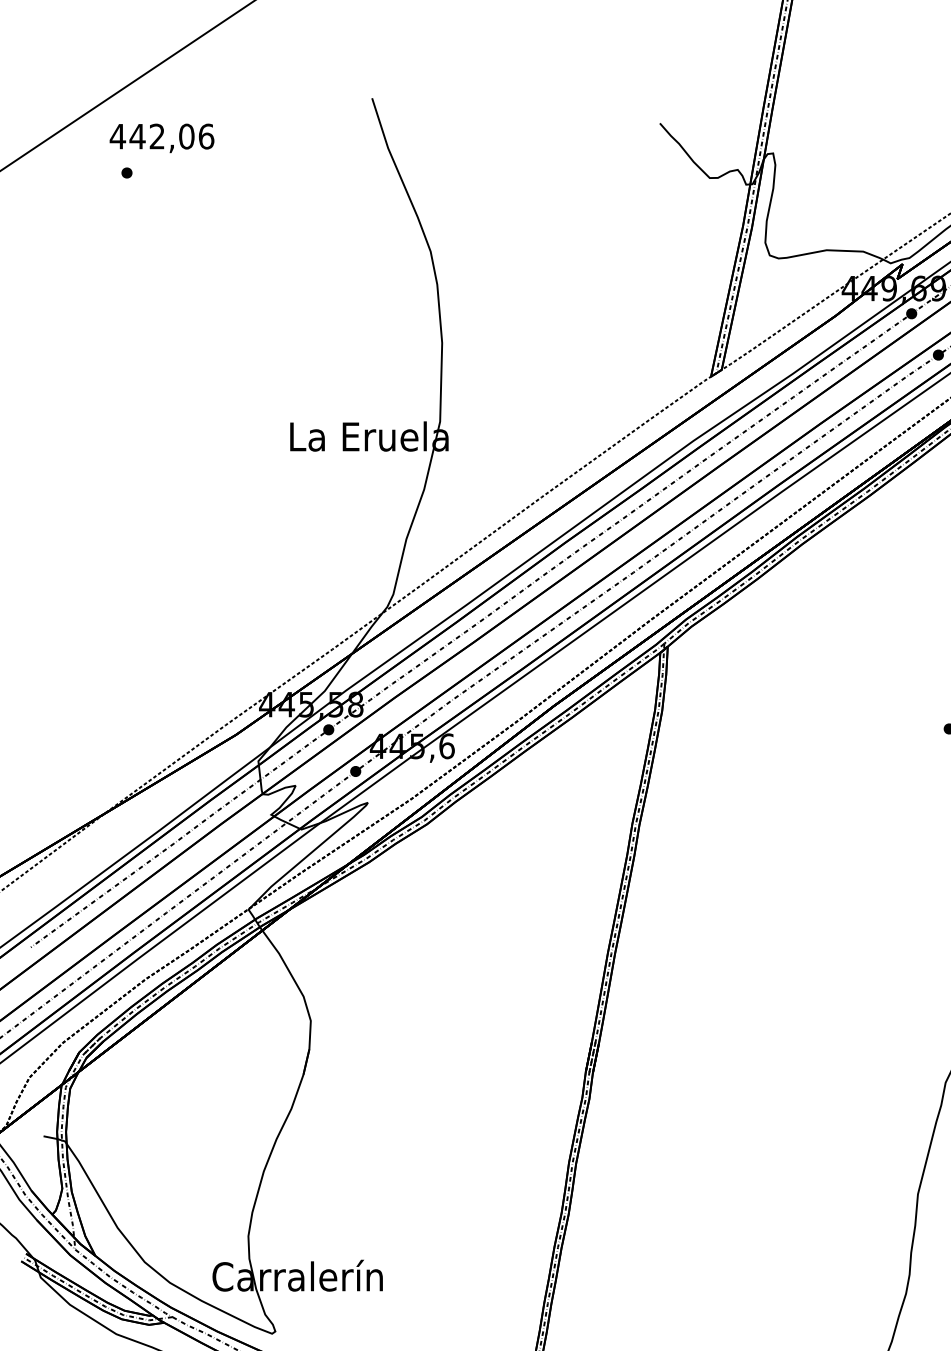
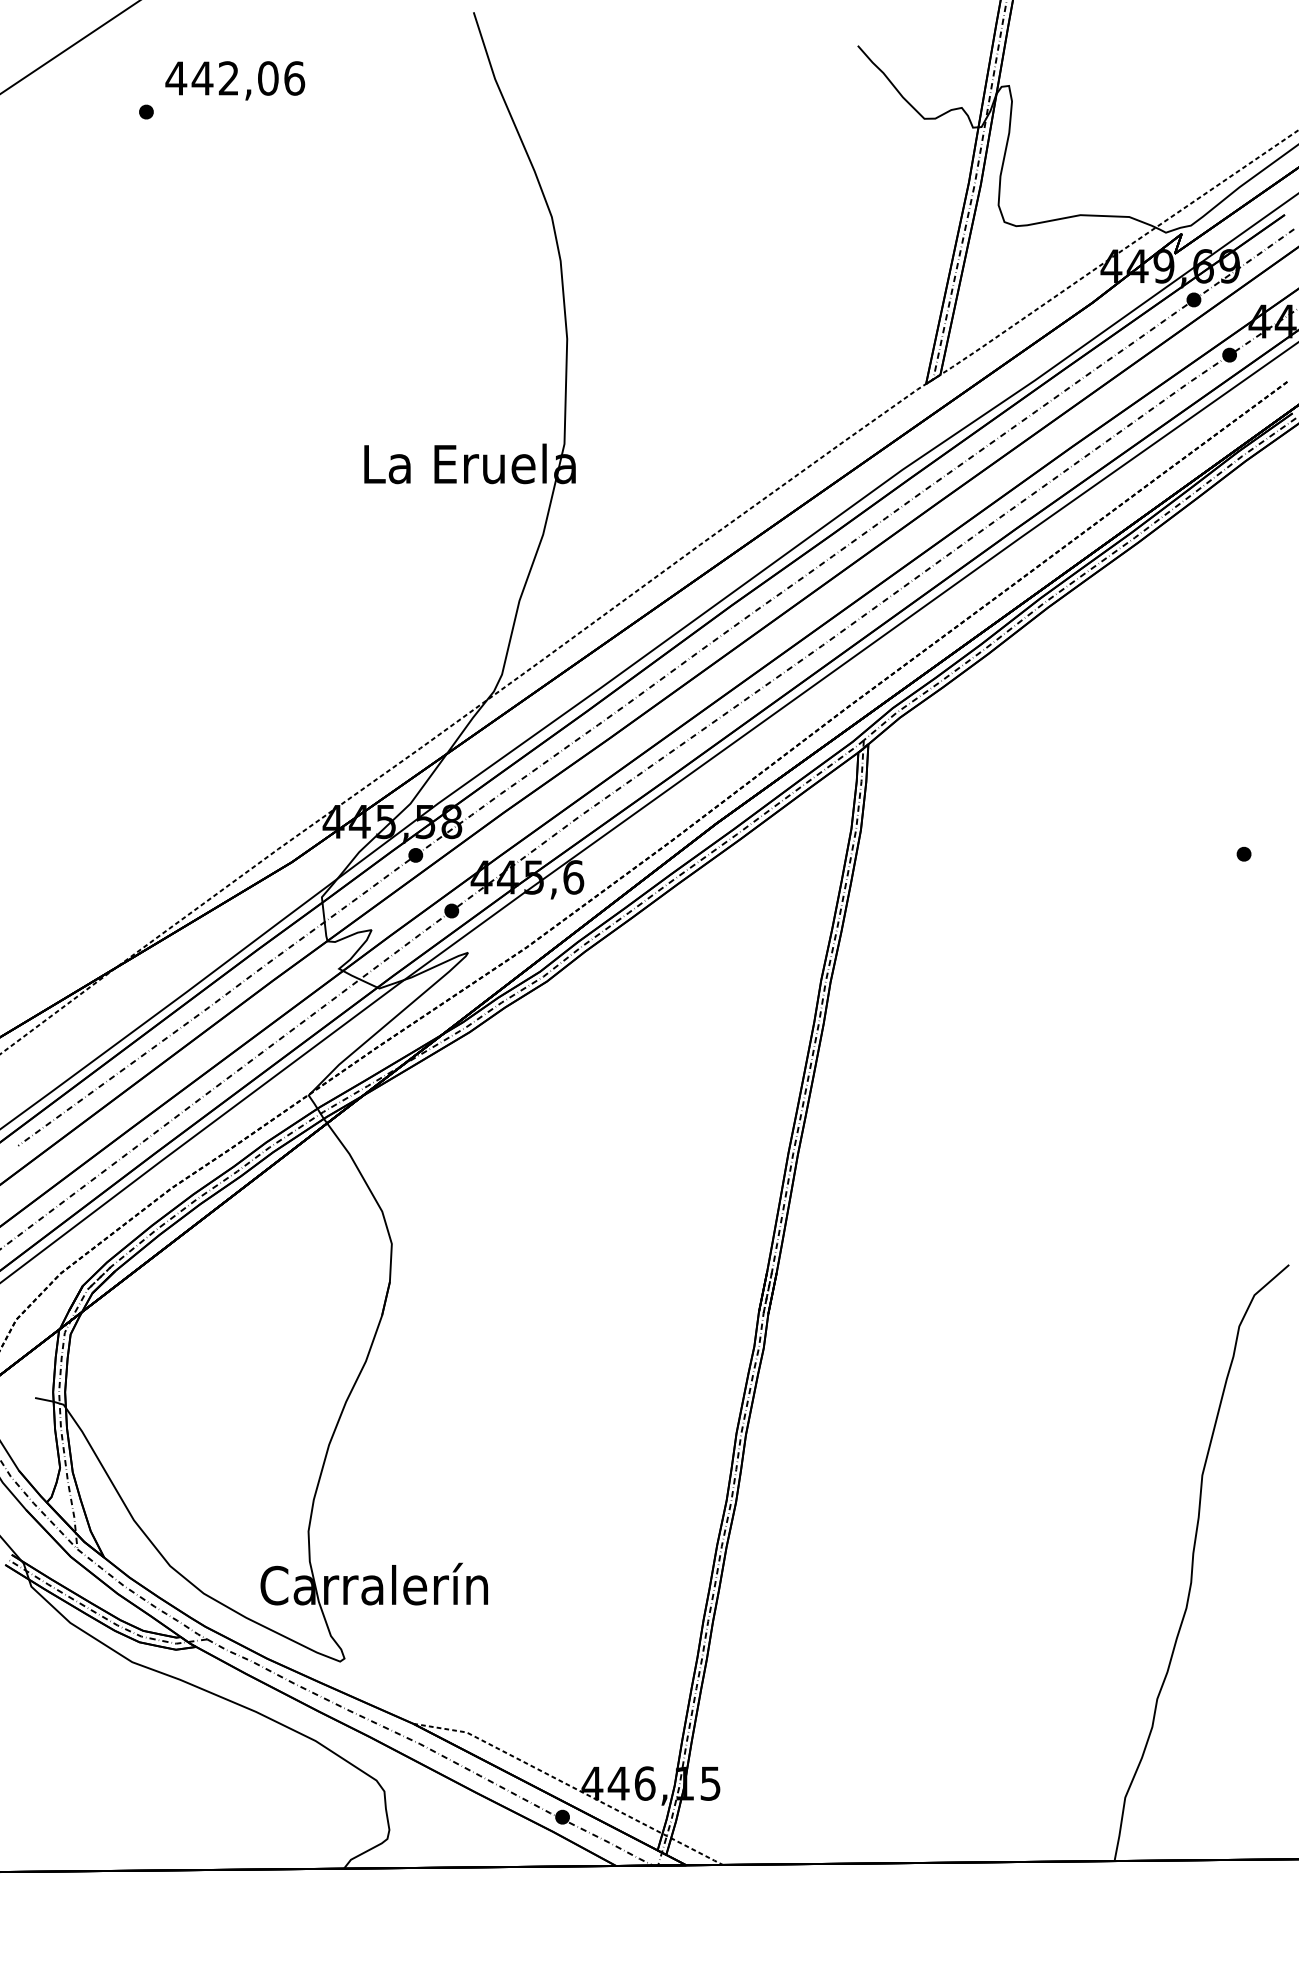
text: (162, 138) -> (235, 80), moved

